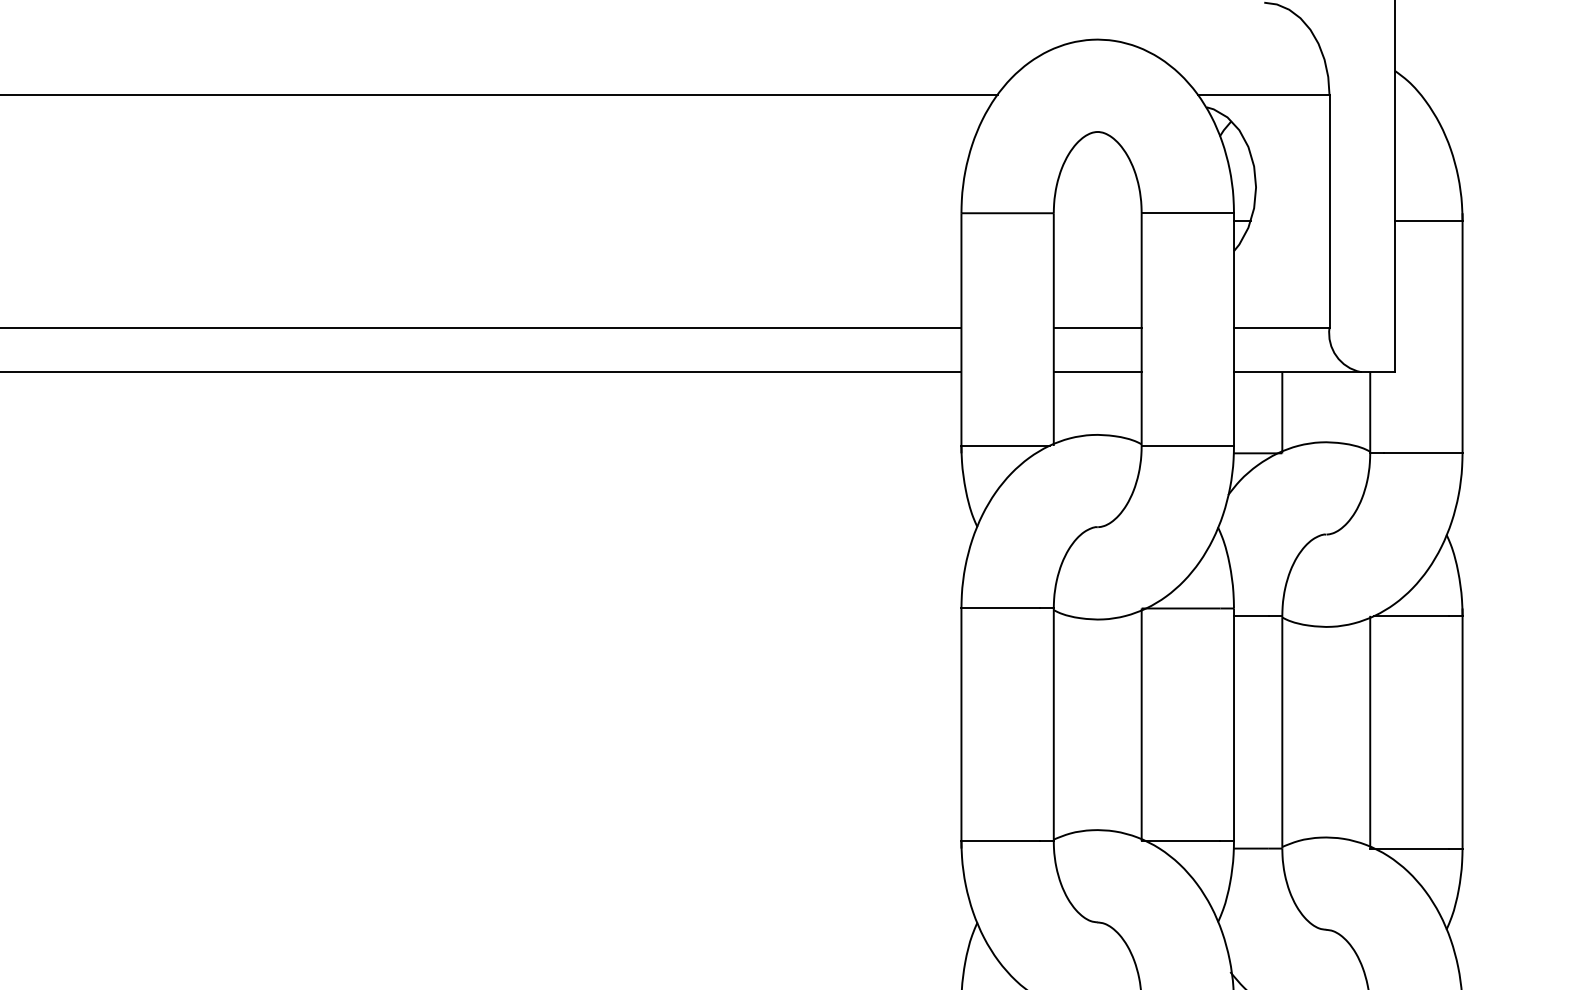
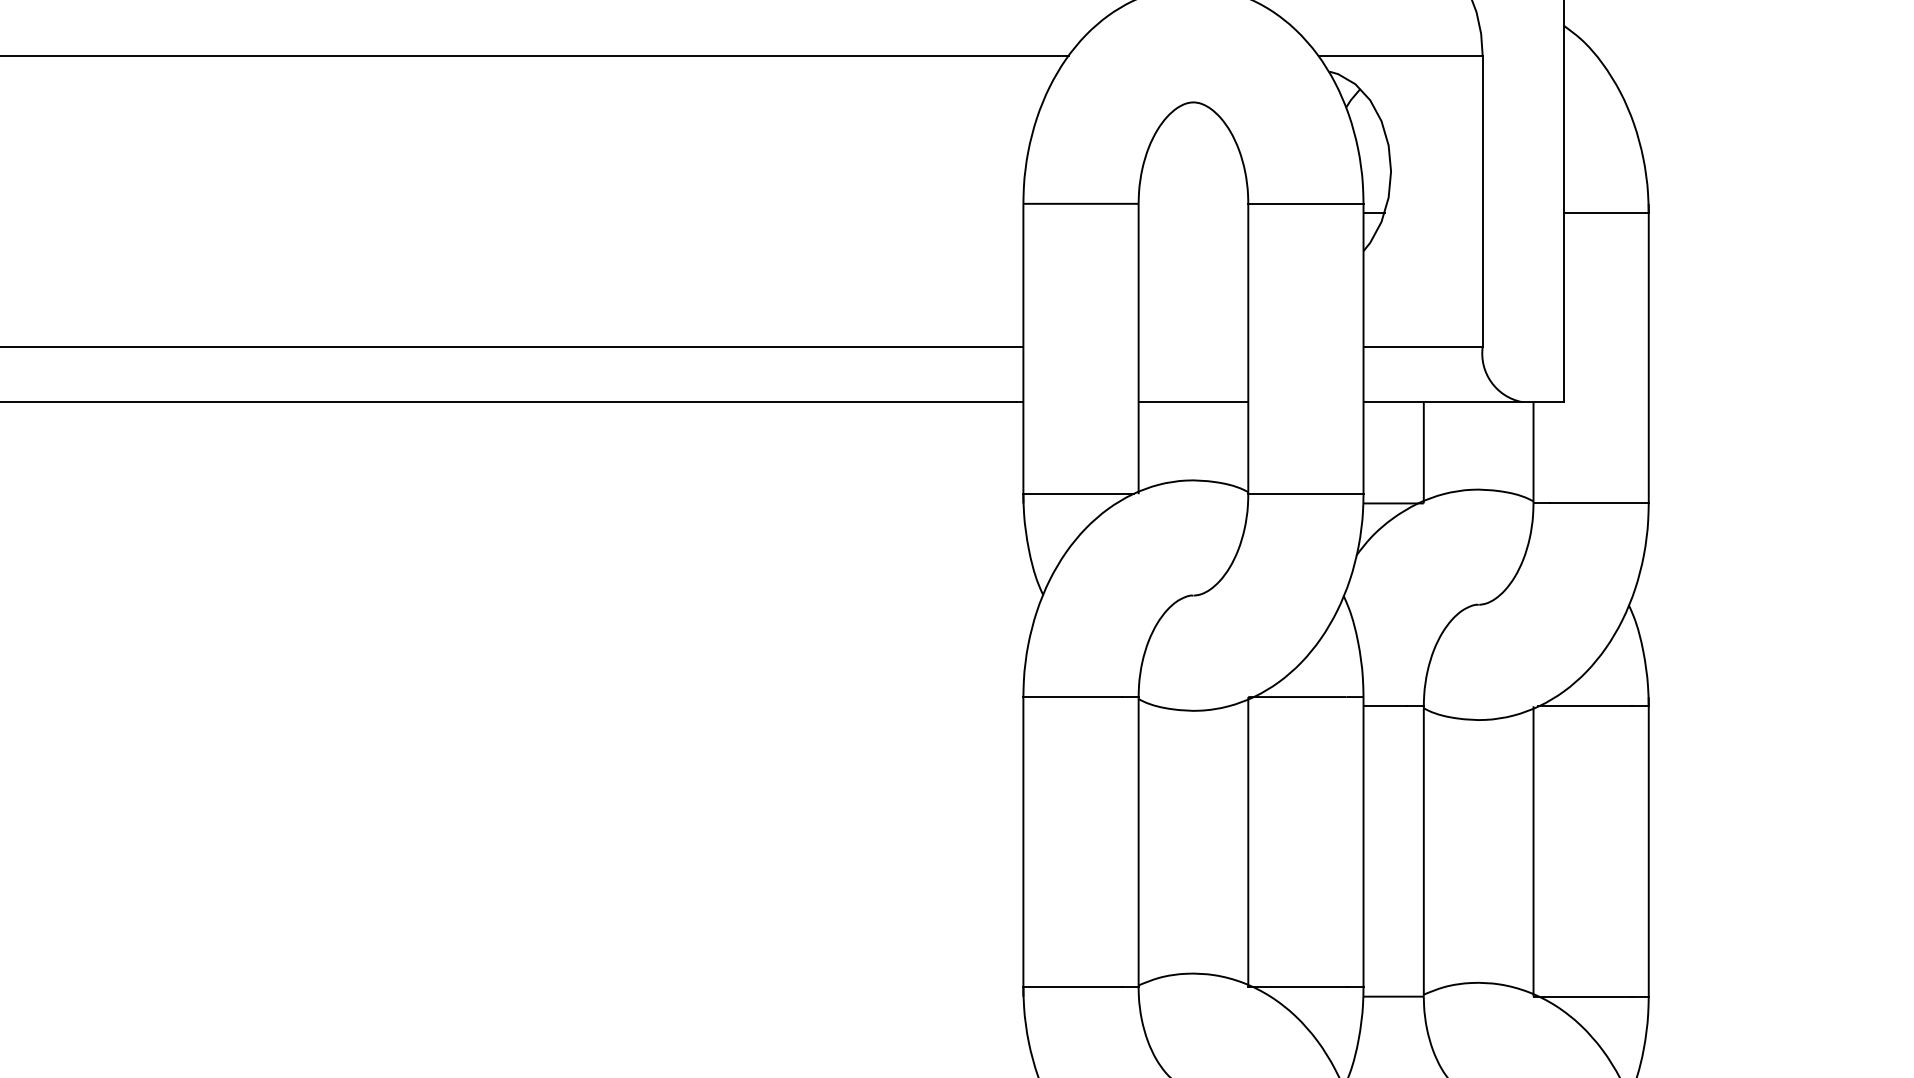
line: (1097, 327) -> (1193, 346), removed

